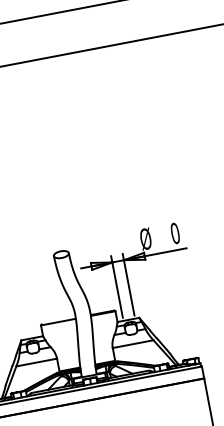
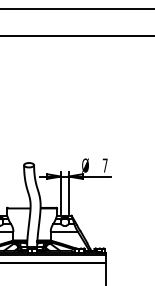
text: (174, 233) -> (104, 165), 0 -> 7

